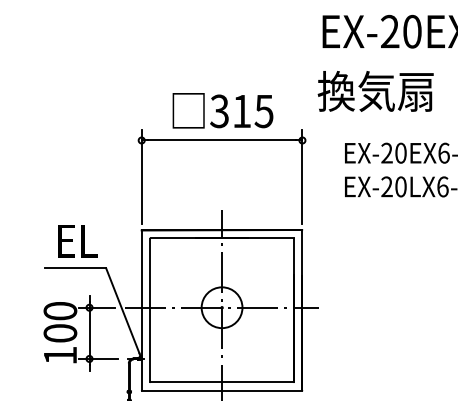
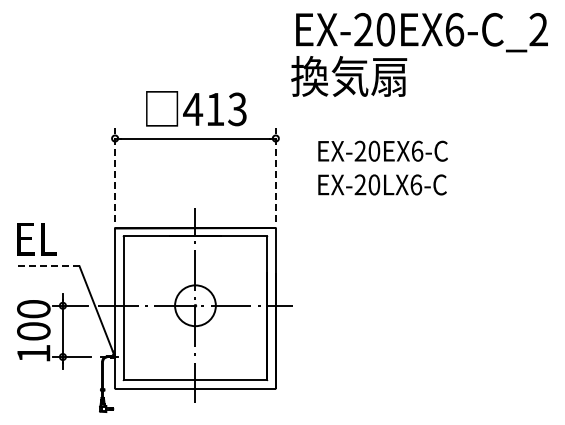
text: (376, 91) -> (349, 76), moved
text: (241, 111) -> (214, 109), 315 -> 413
line: (142, 177) -> (115, 175), solid -> dashed
line: (302, 177) -> (275, 175), solid -> dashed
text: (77, 241) -> (36, 239), moved
line: (76, 268) -> (49, 266), solid -> dashed

